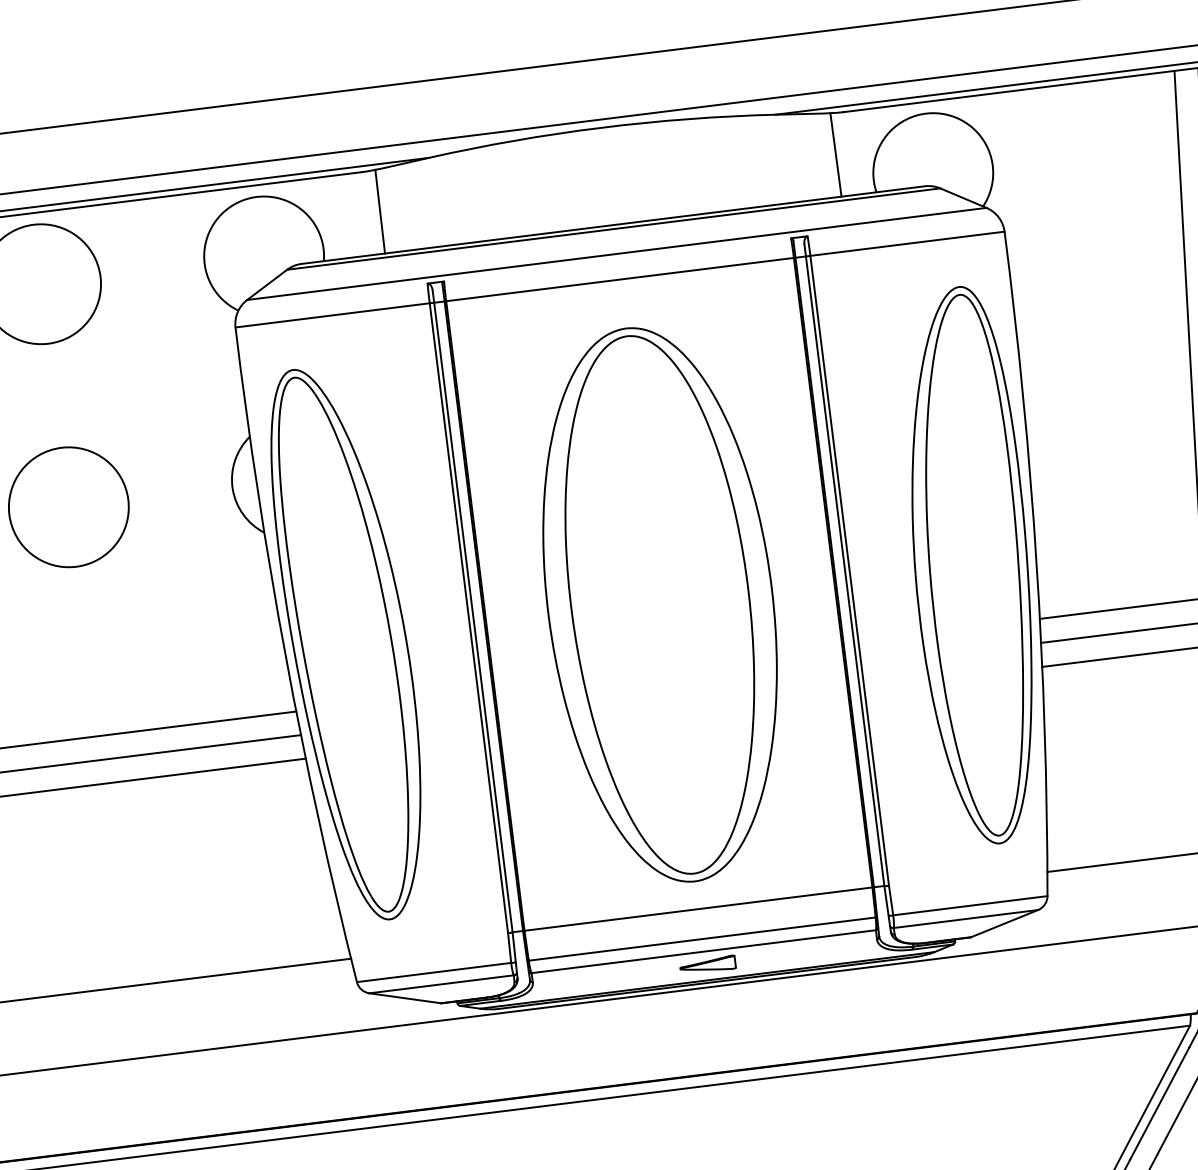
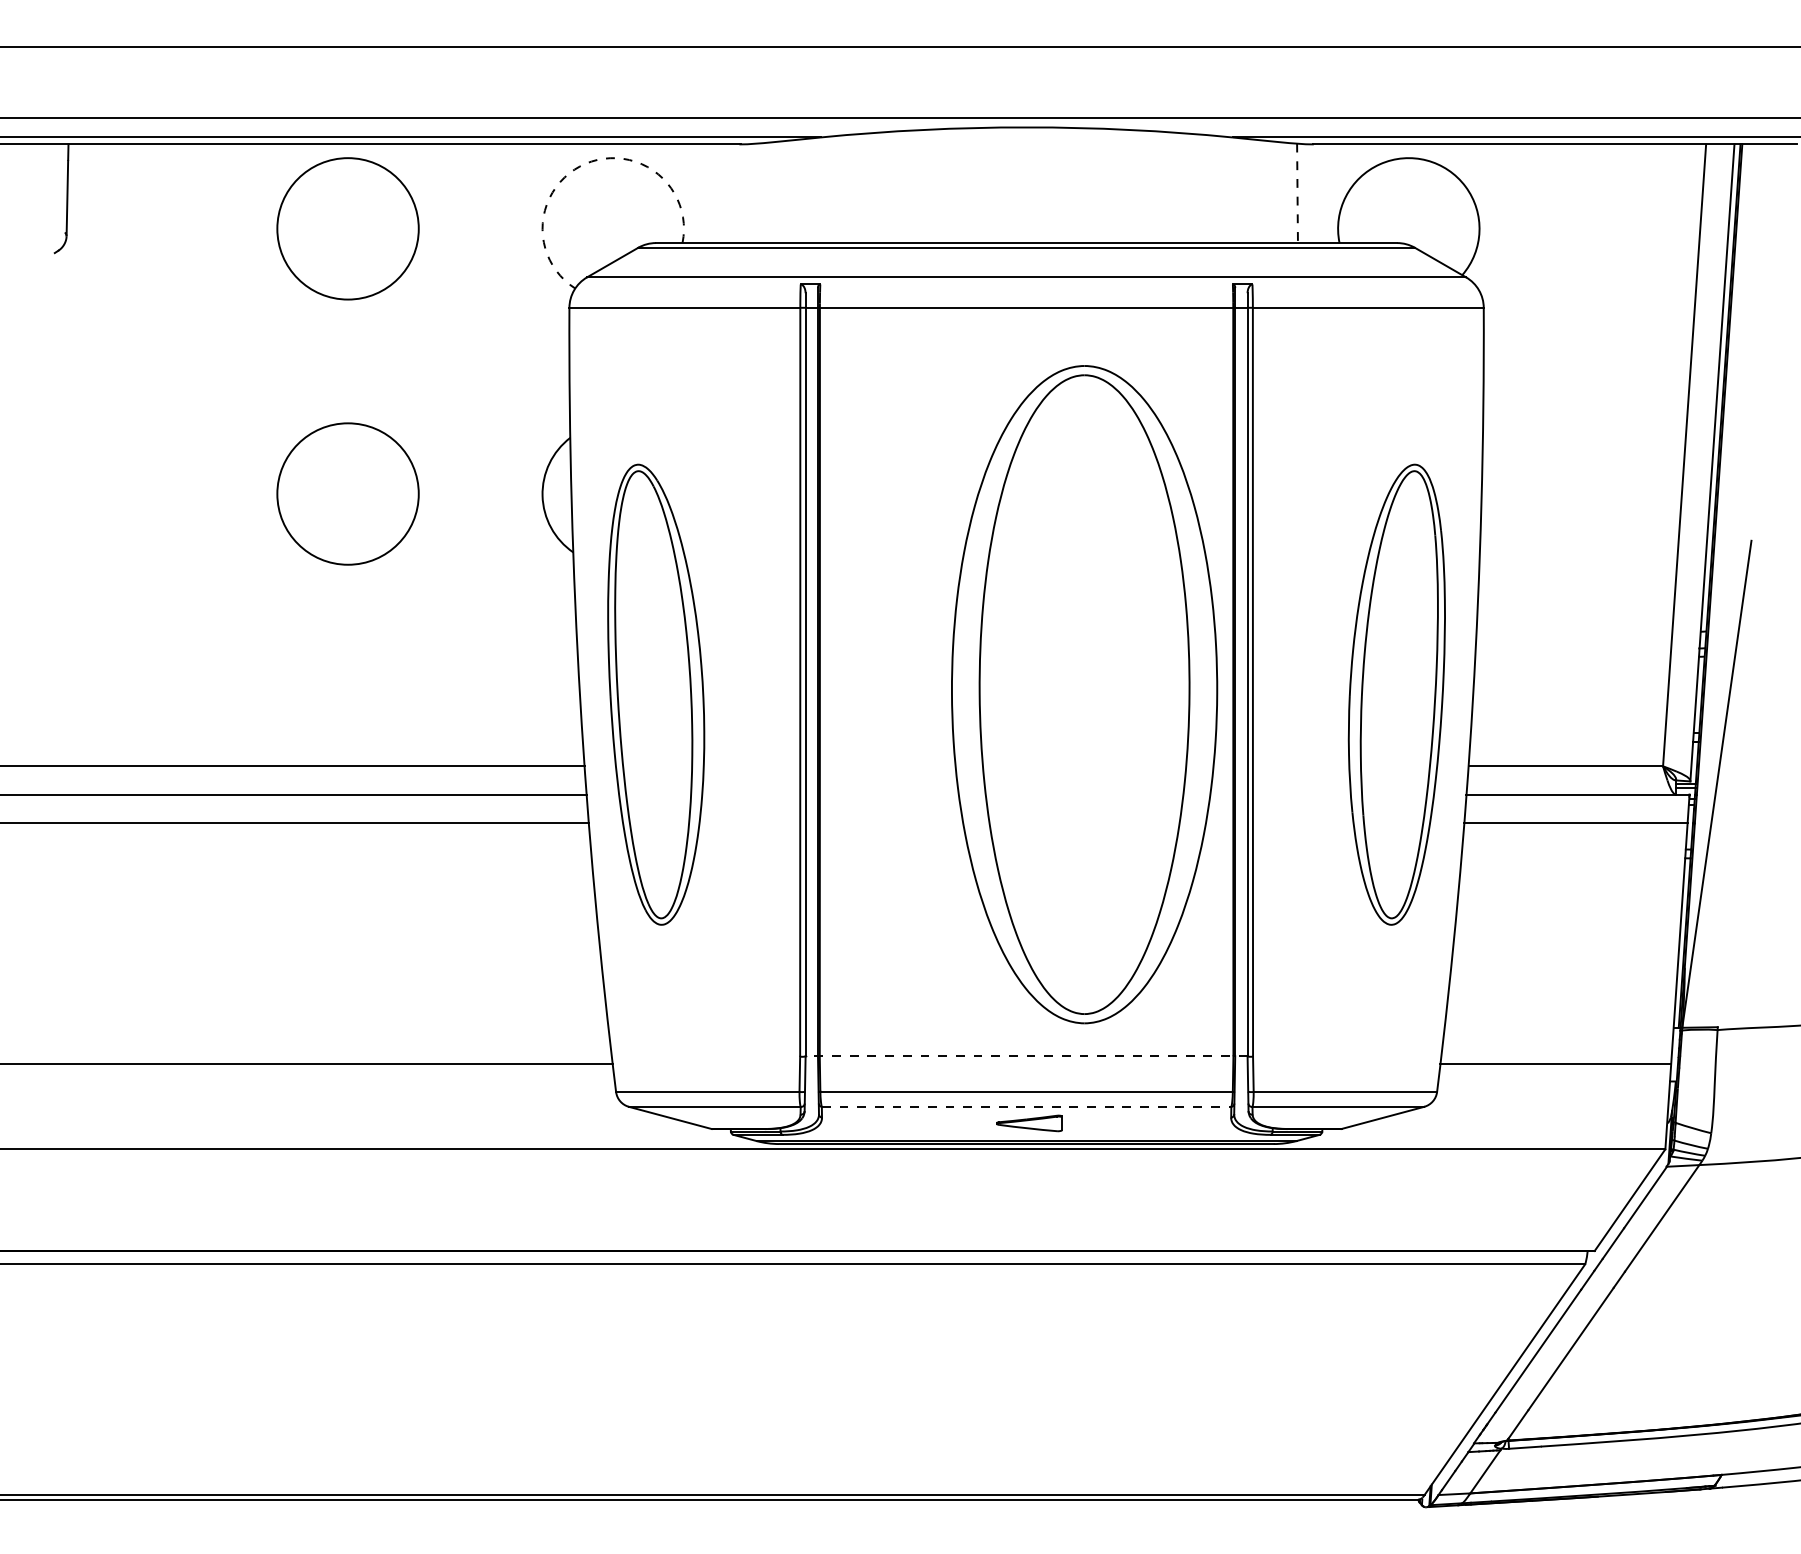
line: (835, 155) -> (1297, 193), solid -> dashed
arc: (233, 204) -> (585, 163), solid -> dashed
line: (380, 211) -> (755, 193), removed
part: (971, 566) -> (1396, 694), size x0.7
part: (660, 604) -> (1084, 694), moved
part: (348, 643) -> (655, 694), size x0.7
line: (698, 909) -> (1026, 1056), solid -> dashed
line: (703, 951) -> (1026, 1106), solid -> dashed

